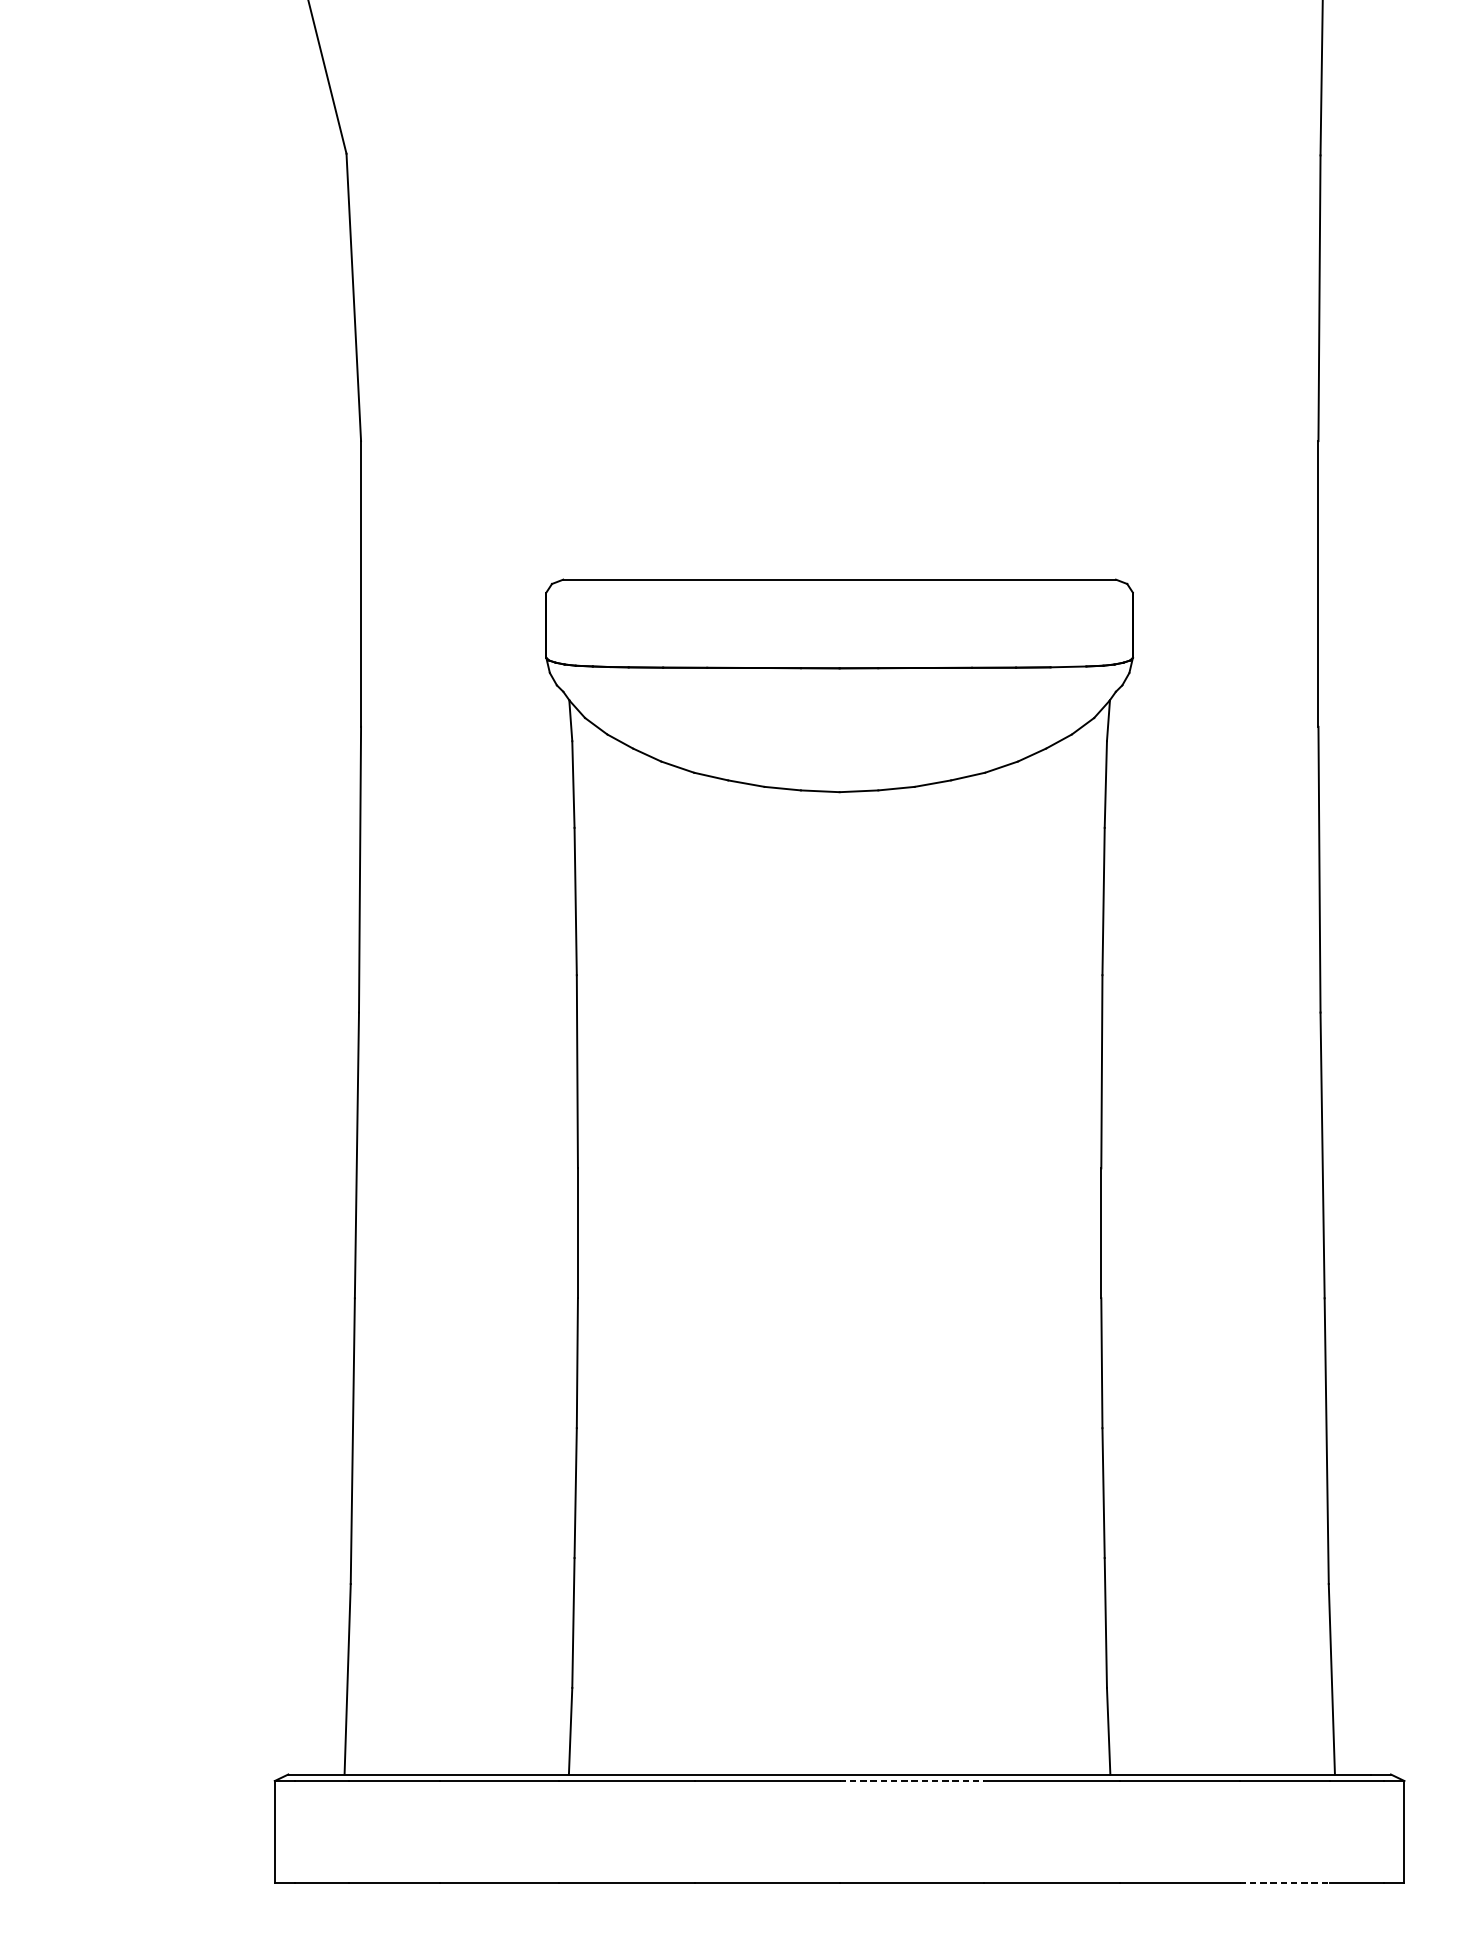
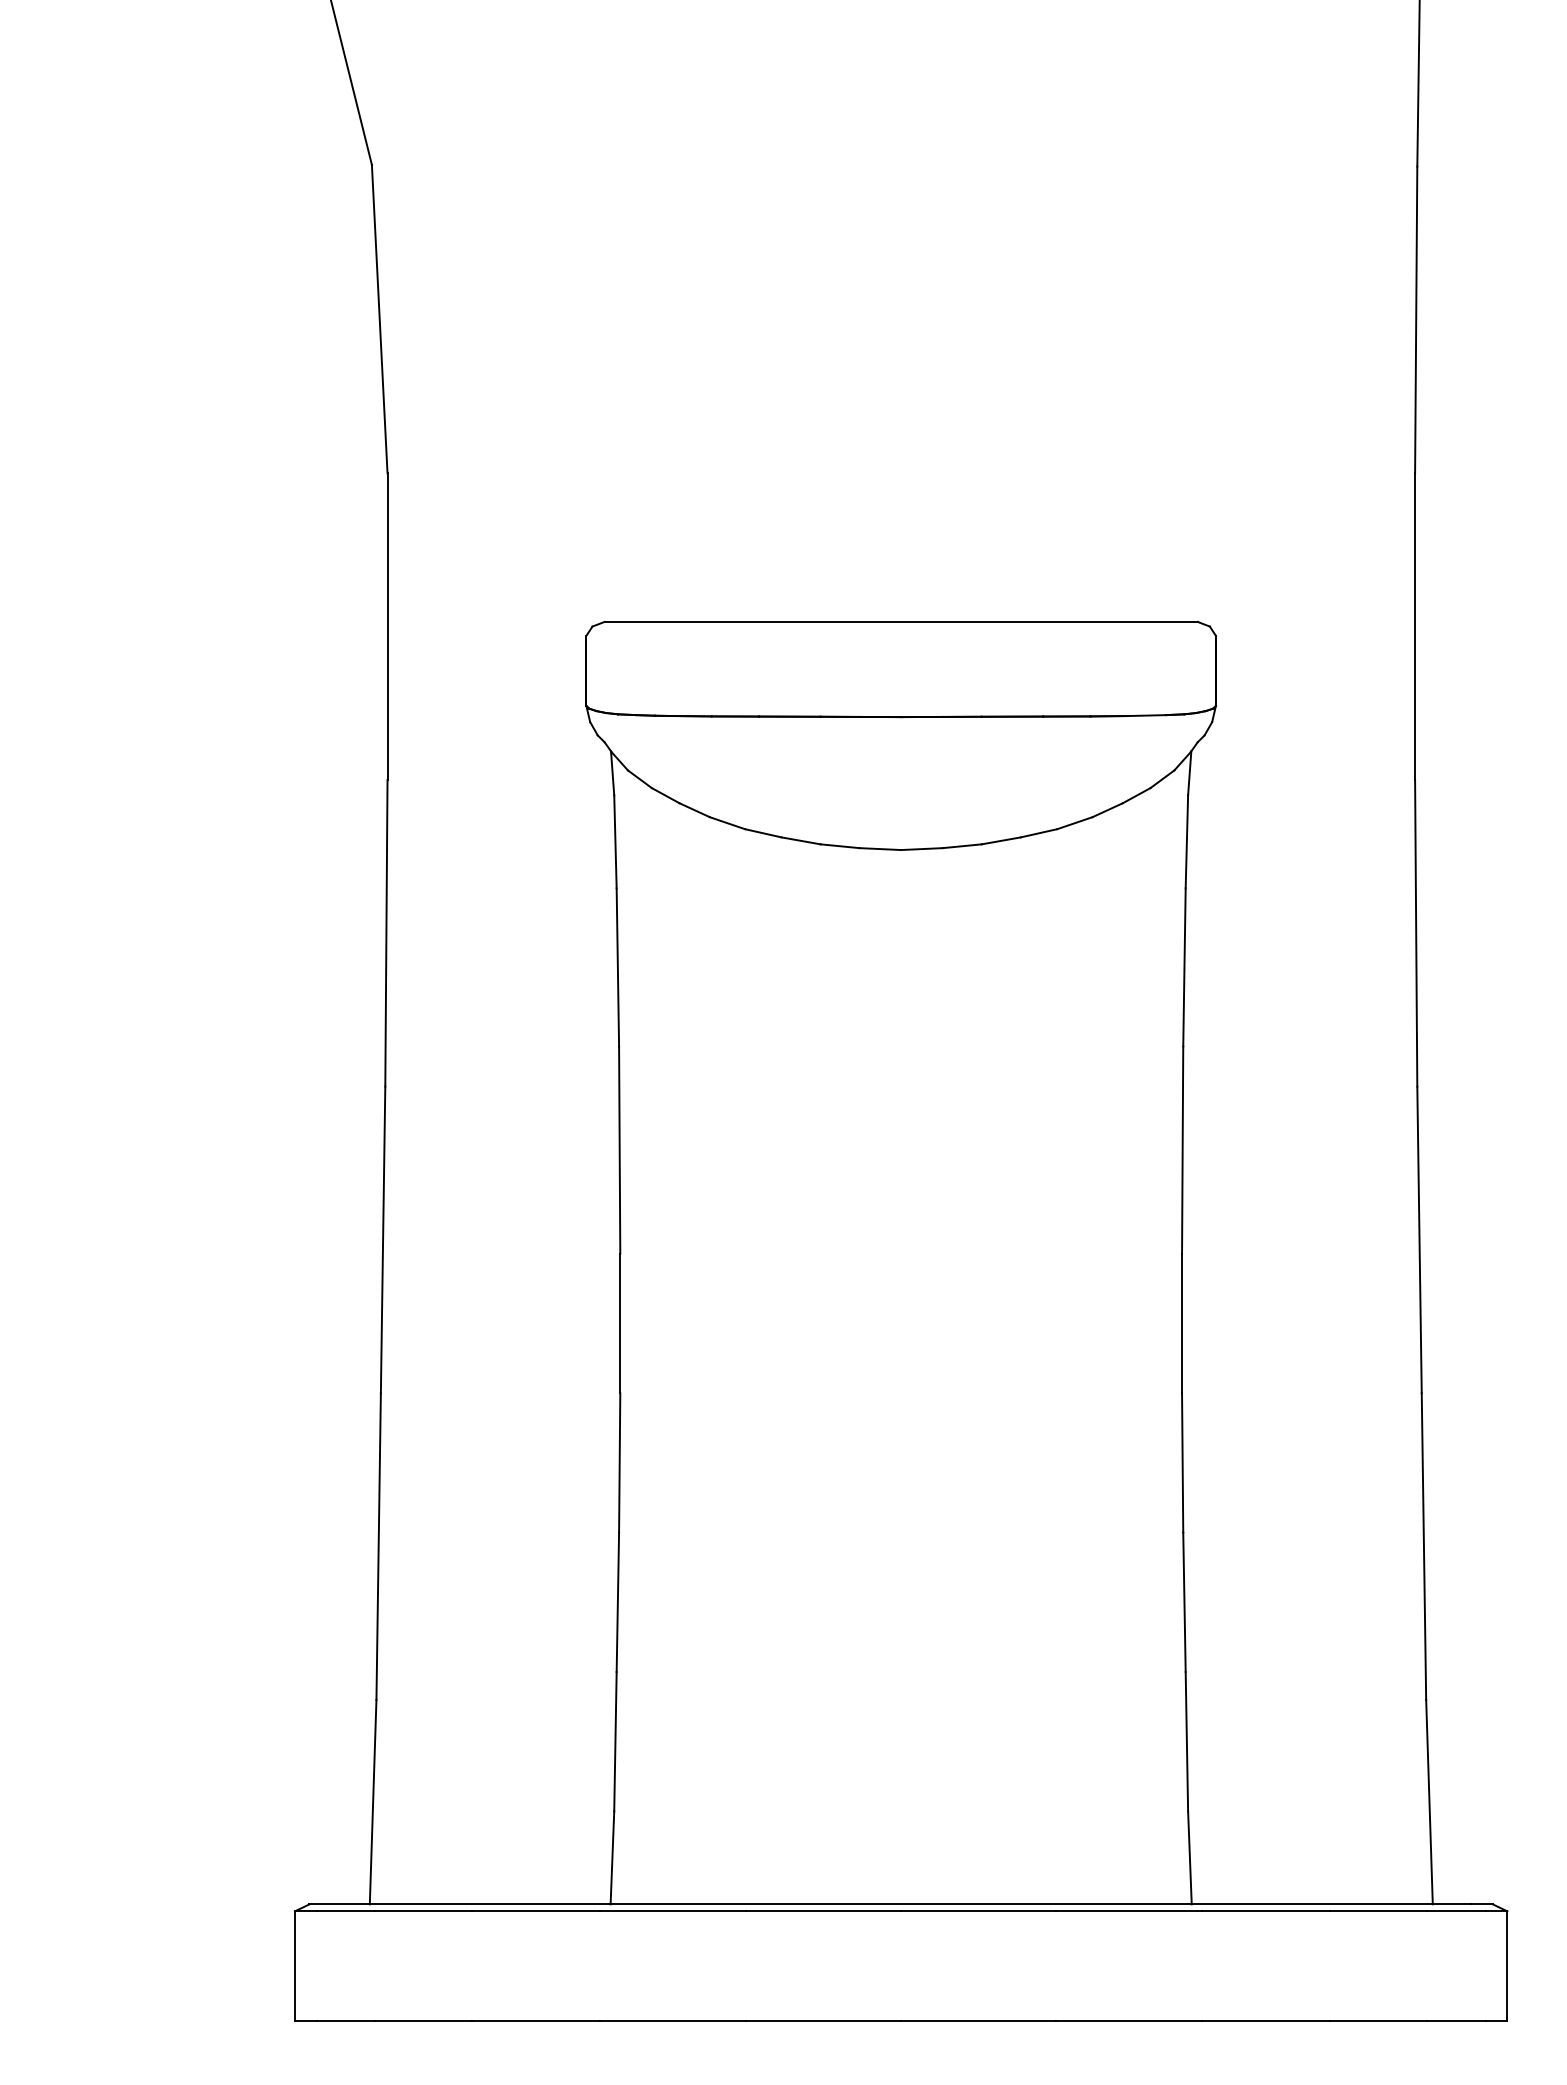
line: (911, 1781) -> (978, 1911), dashed -> solid
line: (1285, 1882) -> (1379, 2020), dashed -> solid

